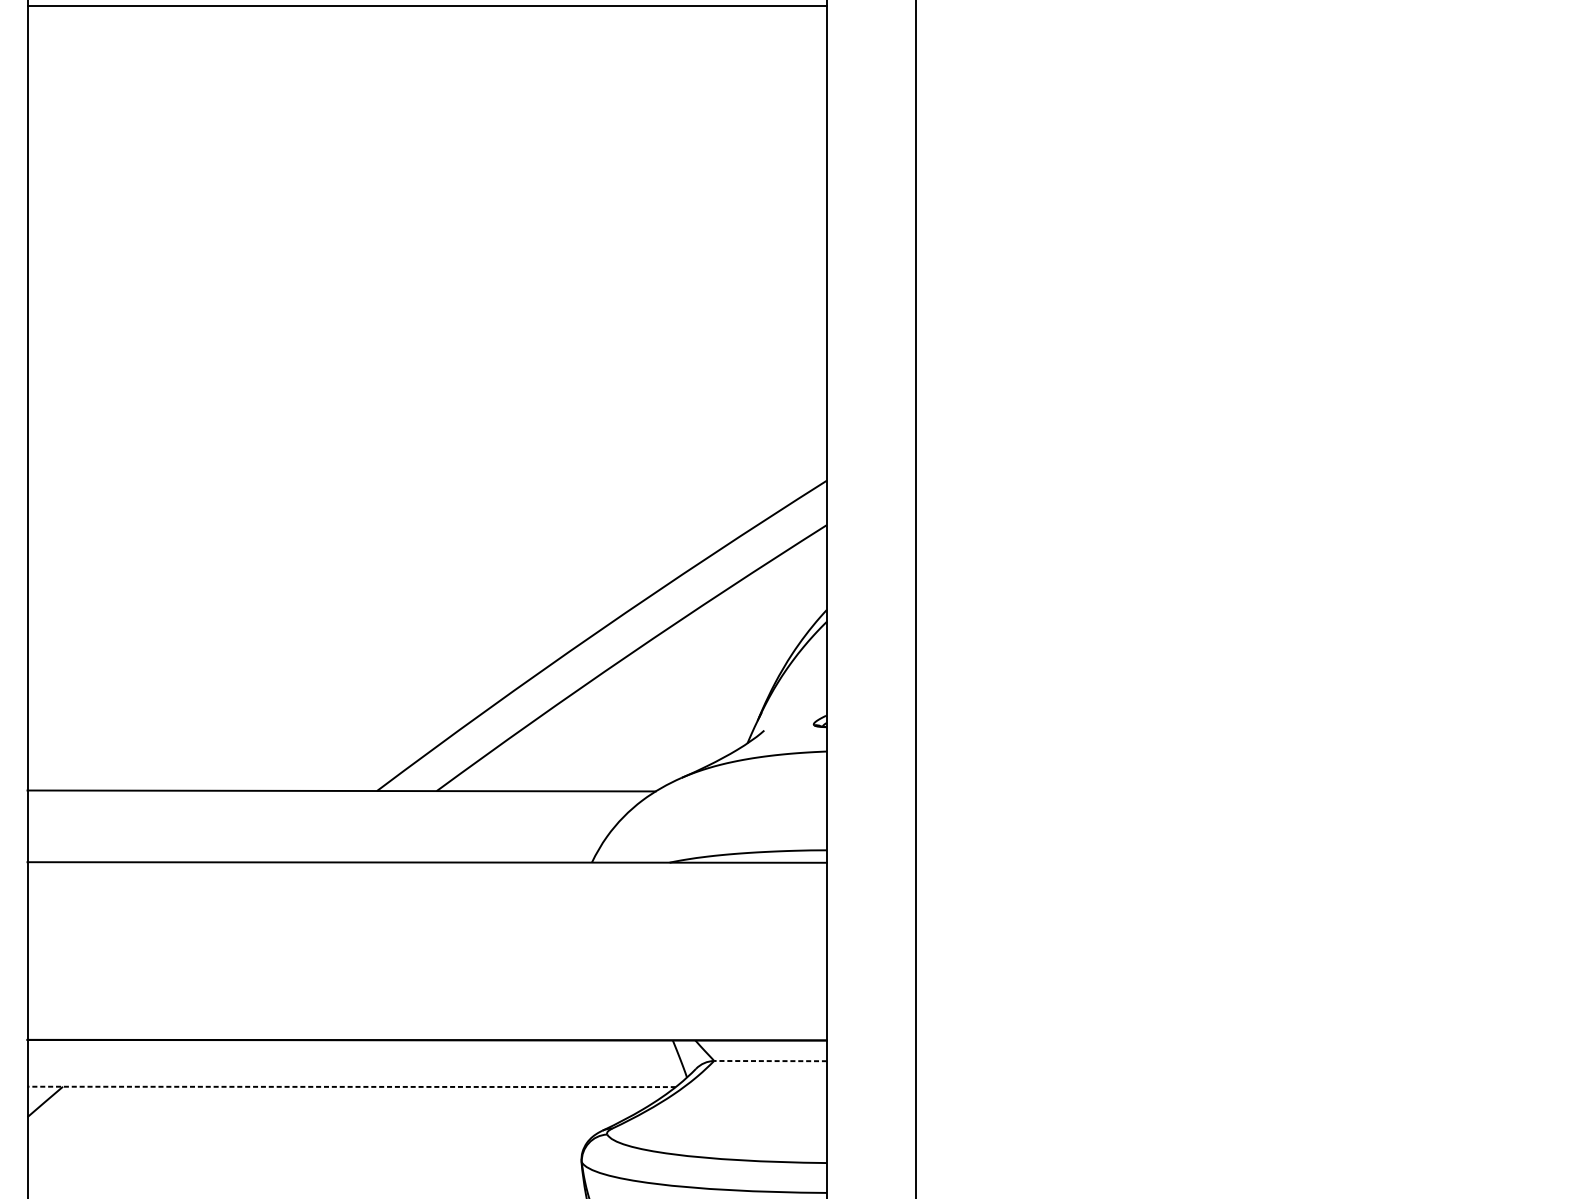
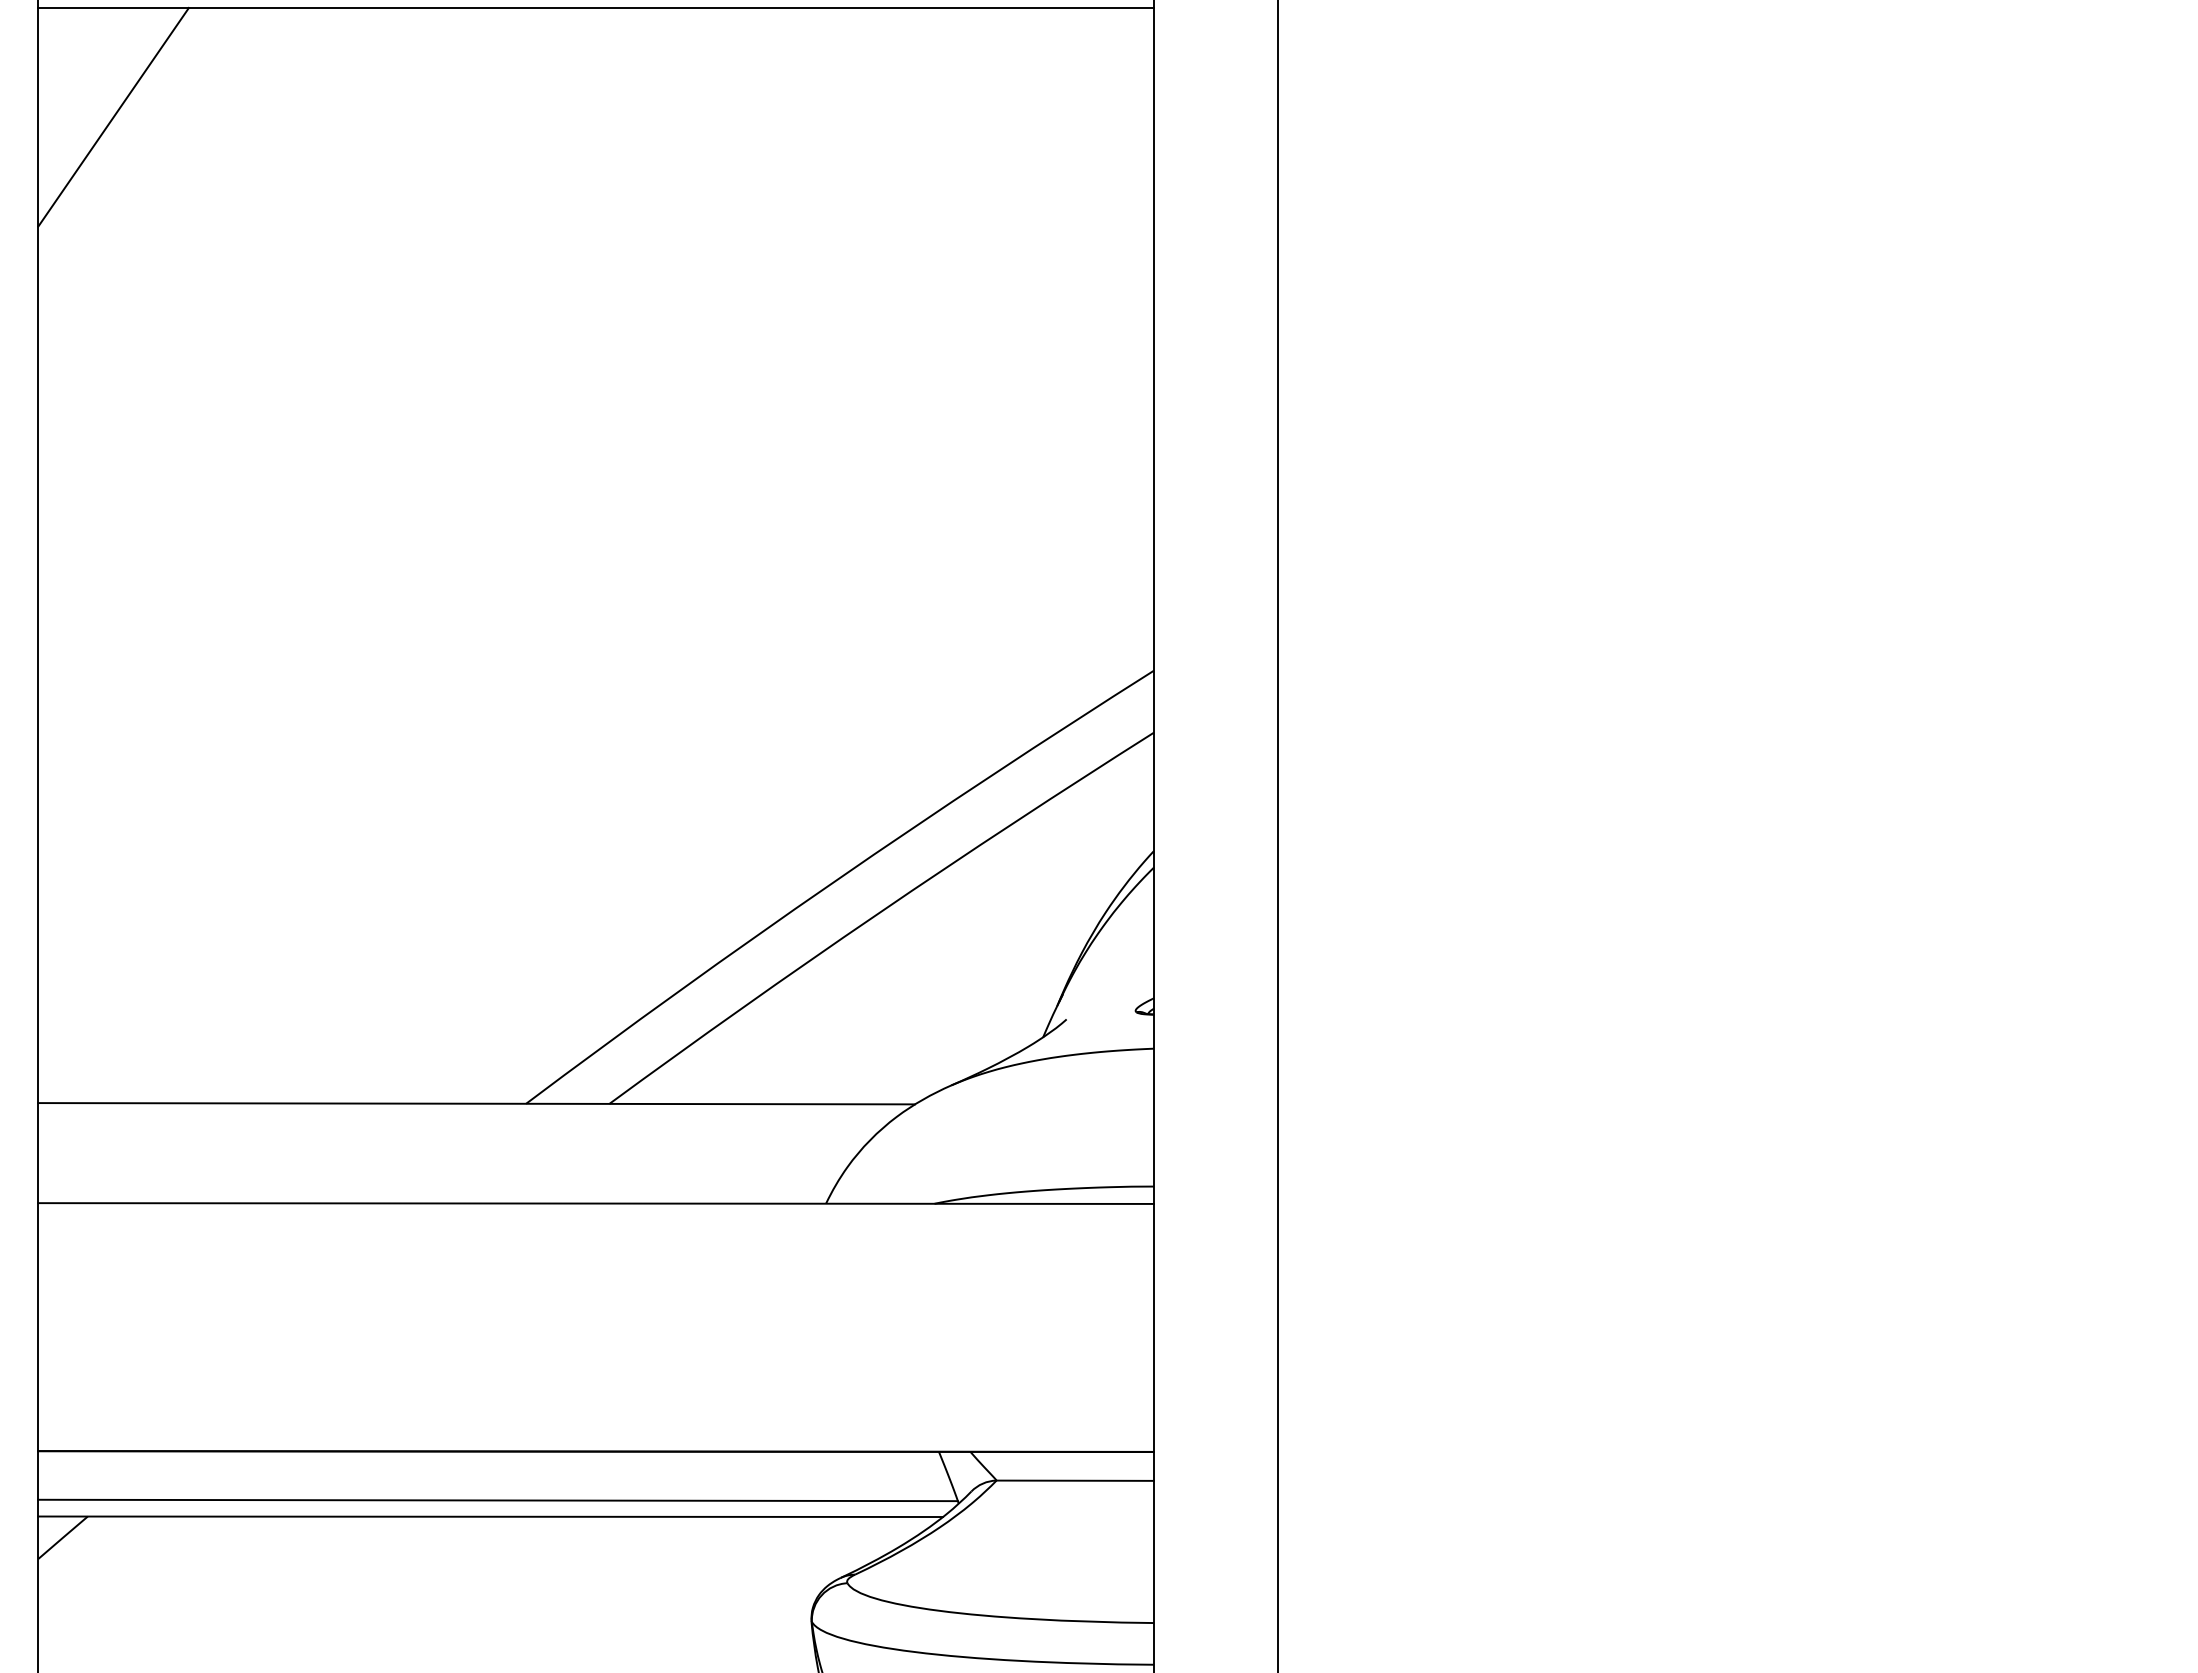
line: (81, 83) -> (113, 116), added
line: (770, 1060) -> (1075, 1480), dashed -> solid
line: (356, 1075) -> (497, 1500), added
line: (351, 1086) -> (490, 1516), dashed -> solid

